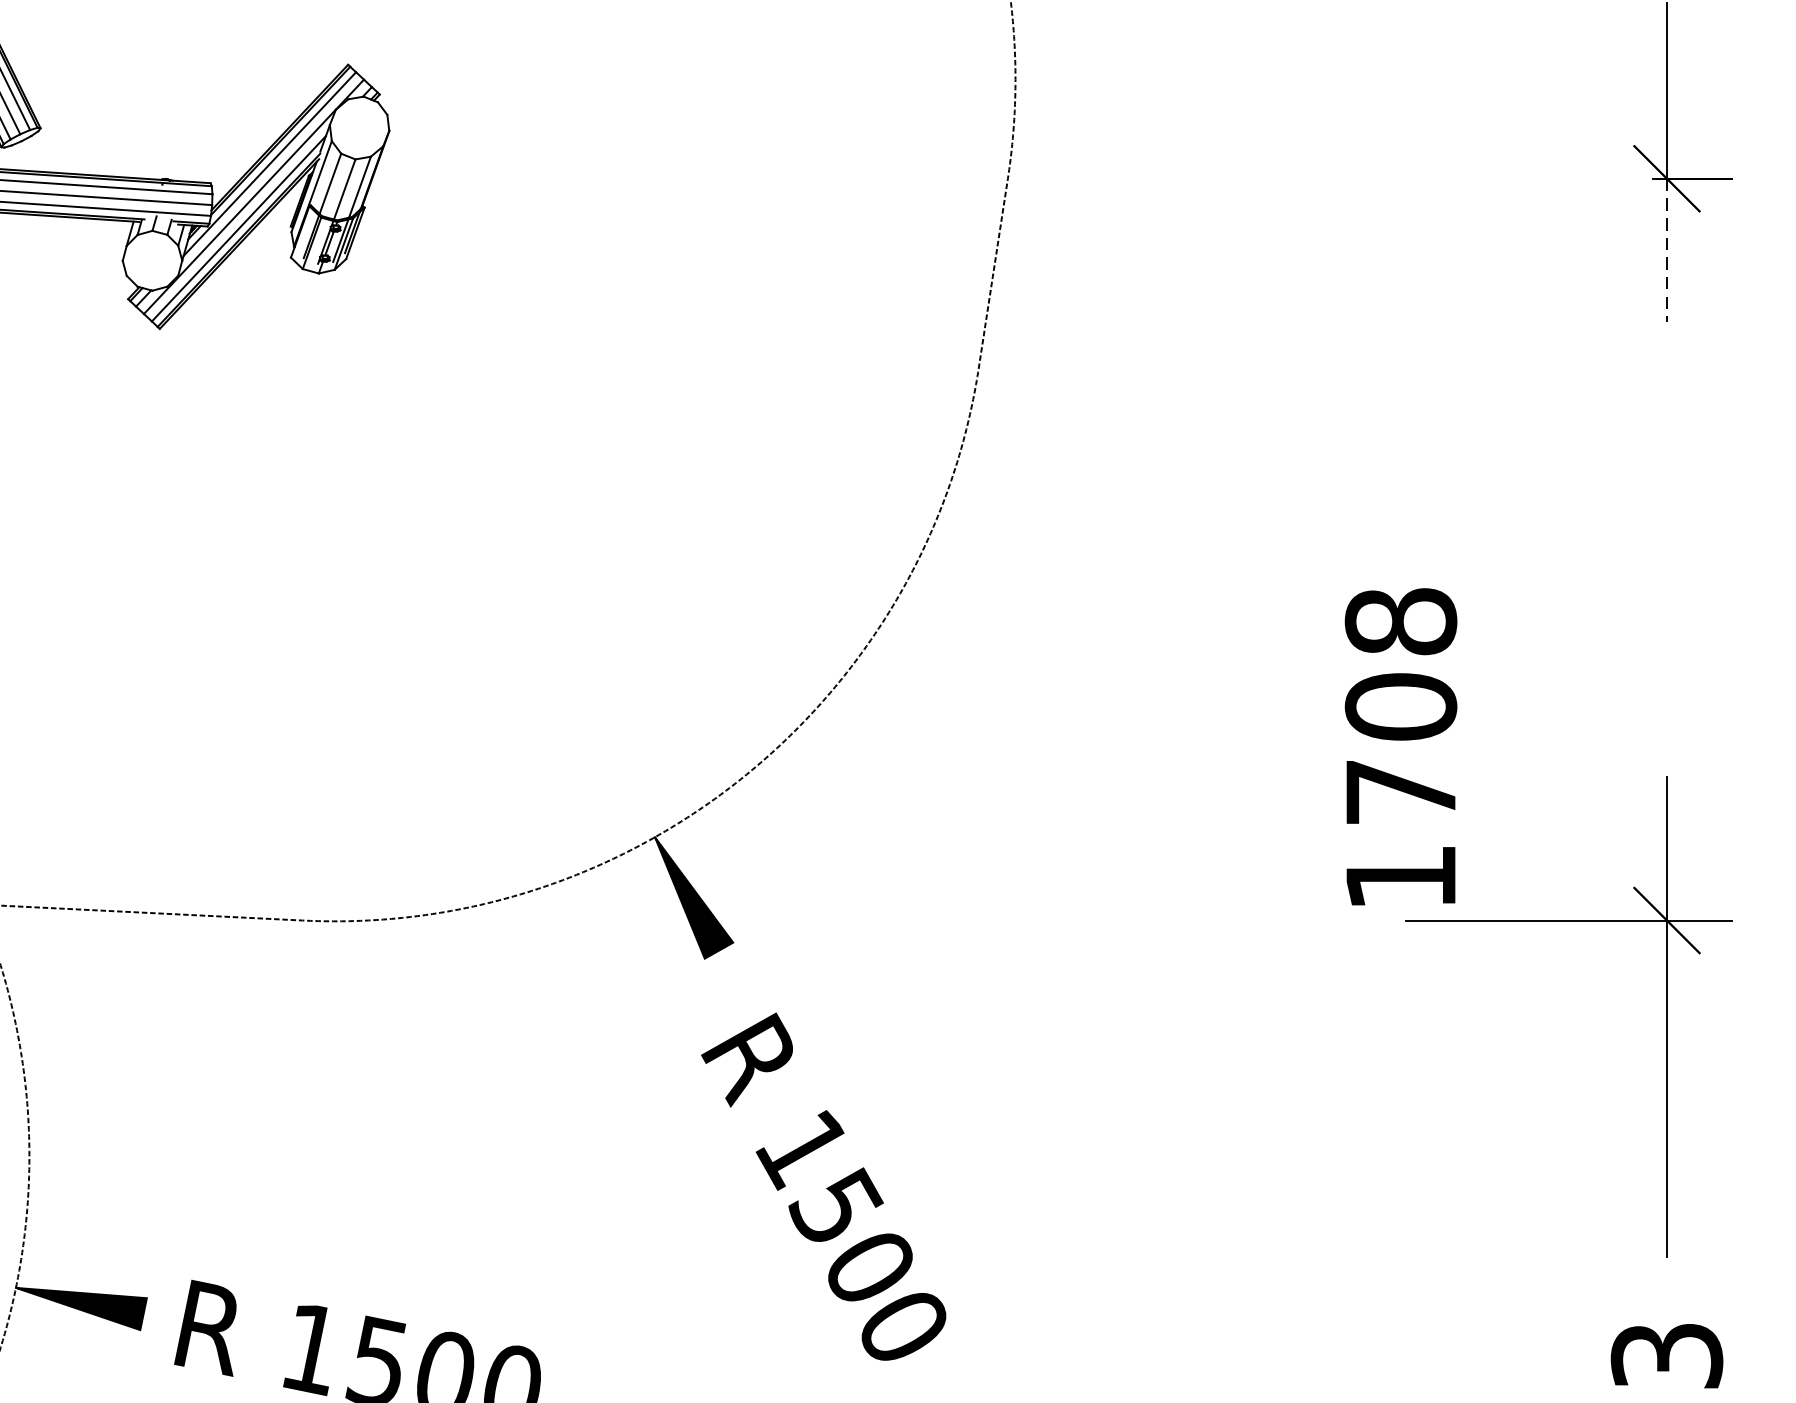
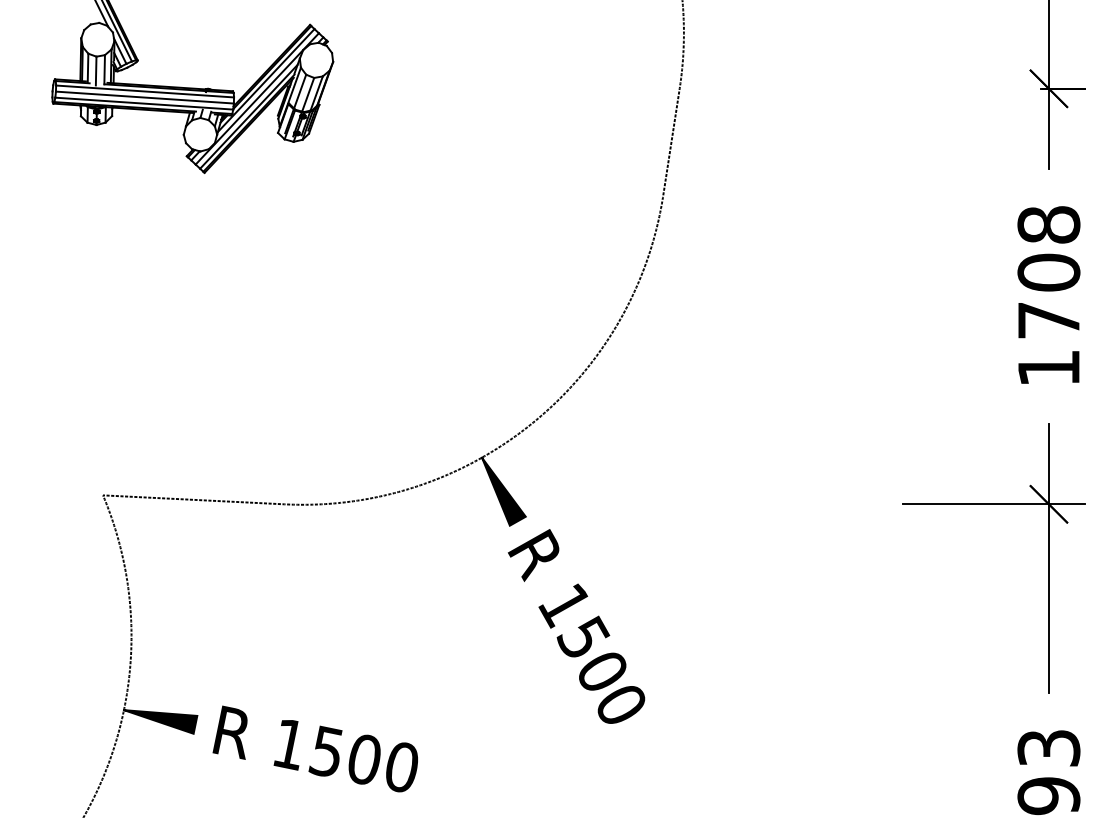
line: (1666, 251) -> (1048, 129), dashed -> solid
text: (1400, 745) -> (1048, 294), moved
text: (823, 1186) -> (576, 626), moved

